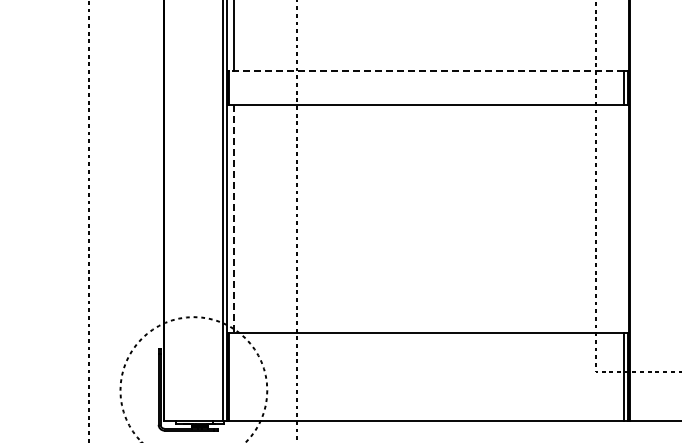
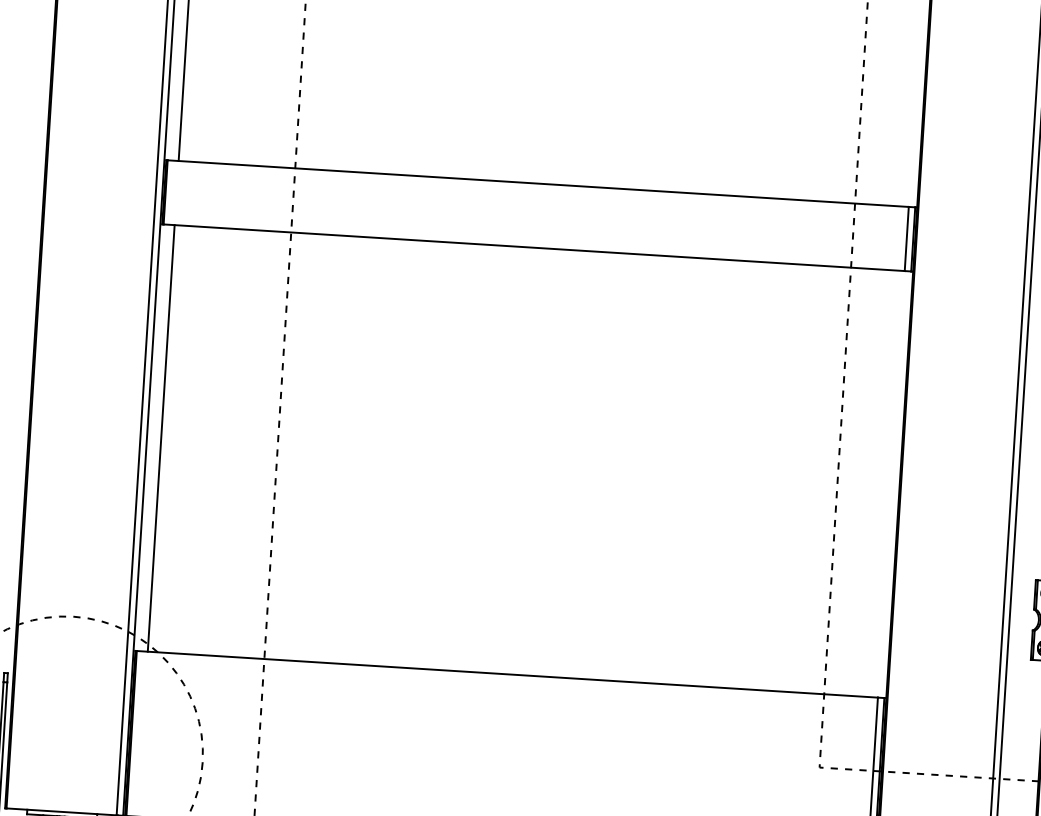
line: (426, 71) -> (538, 184), dashed -> solid
line: (234, 219) -> (161, 438), dashed -> solid

